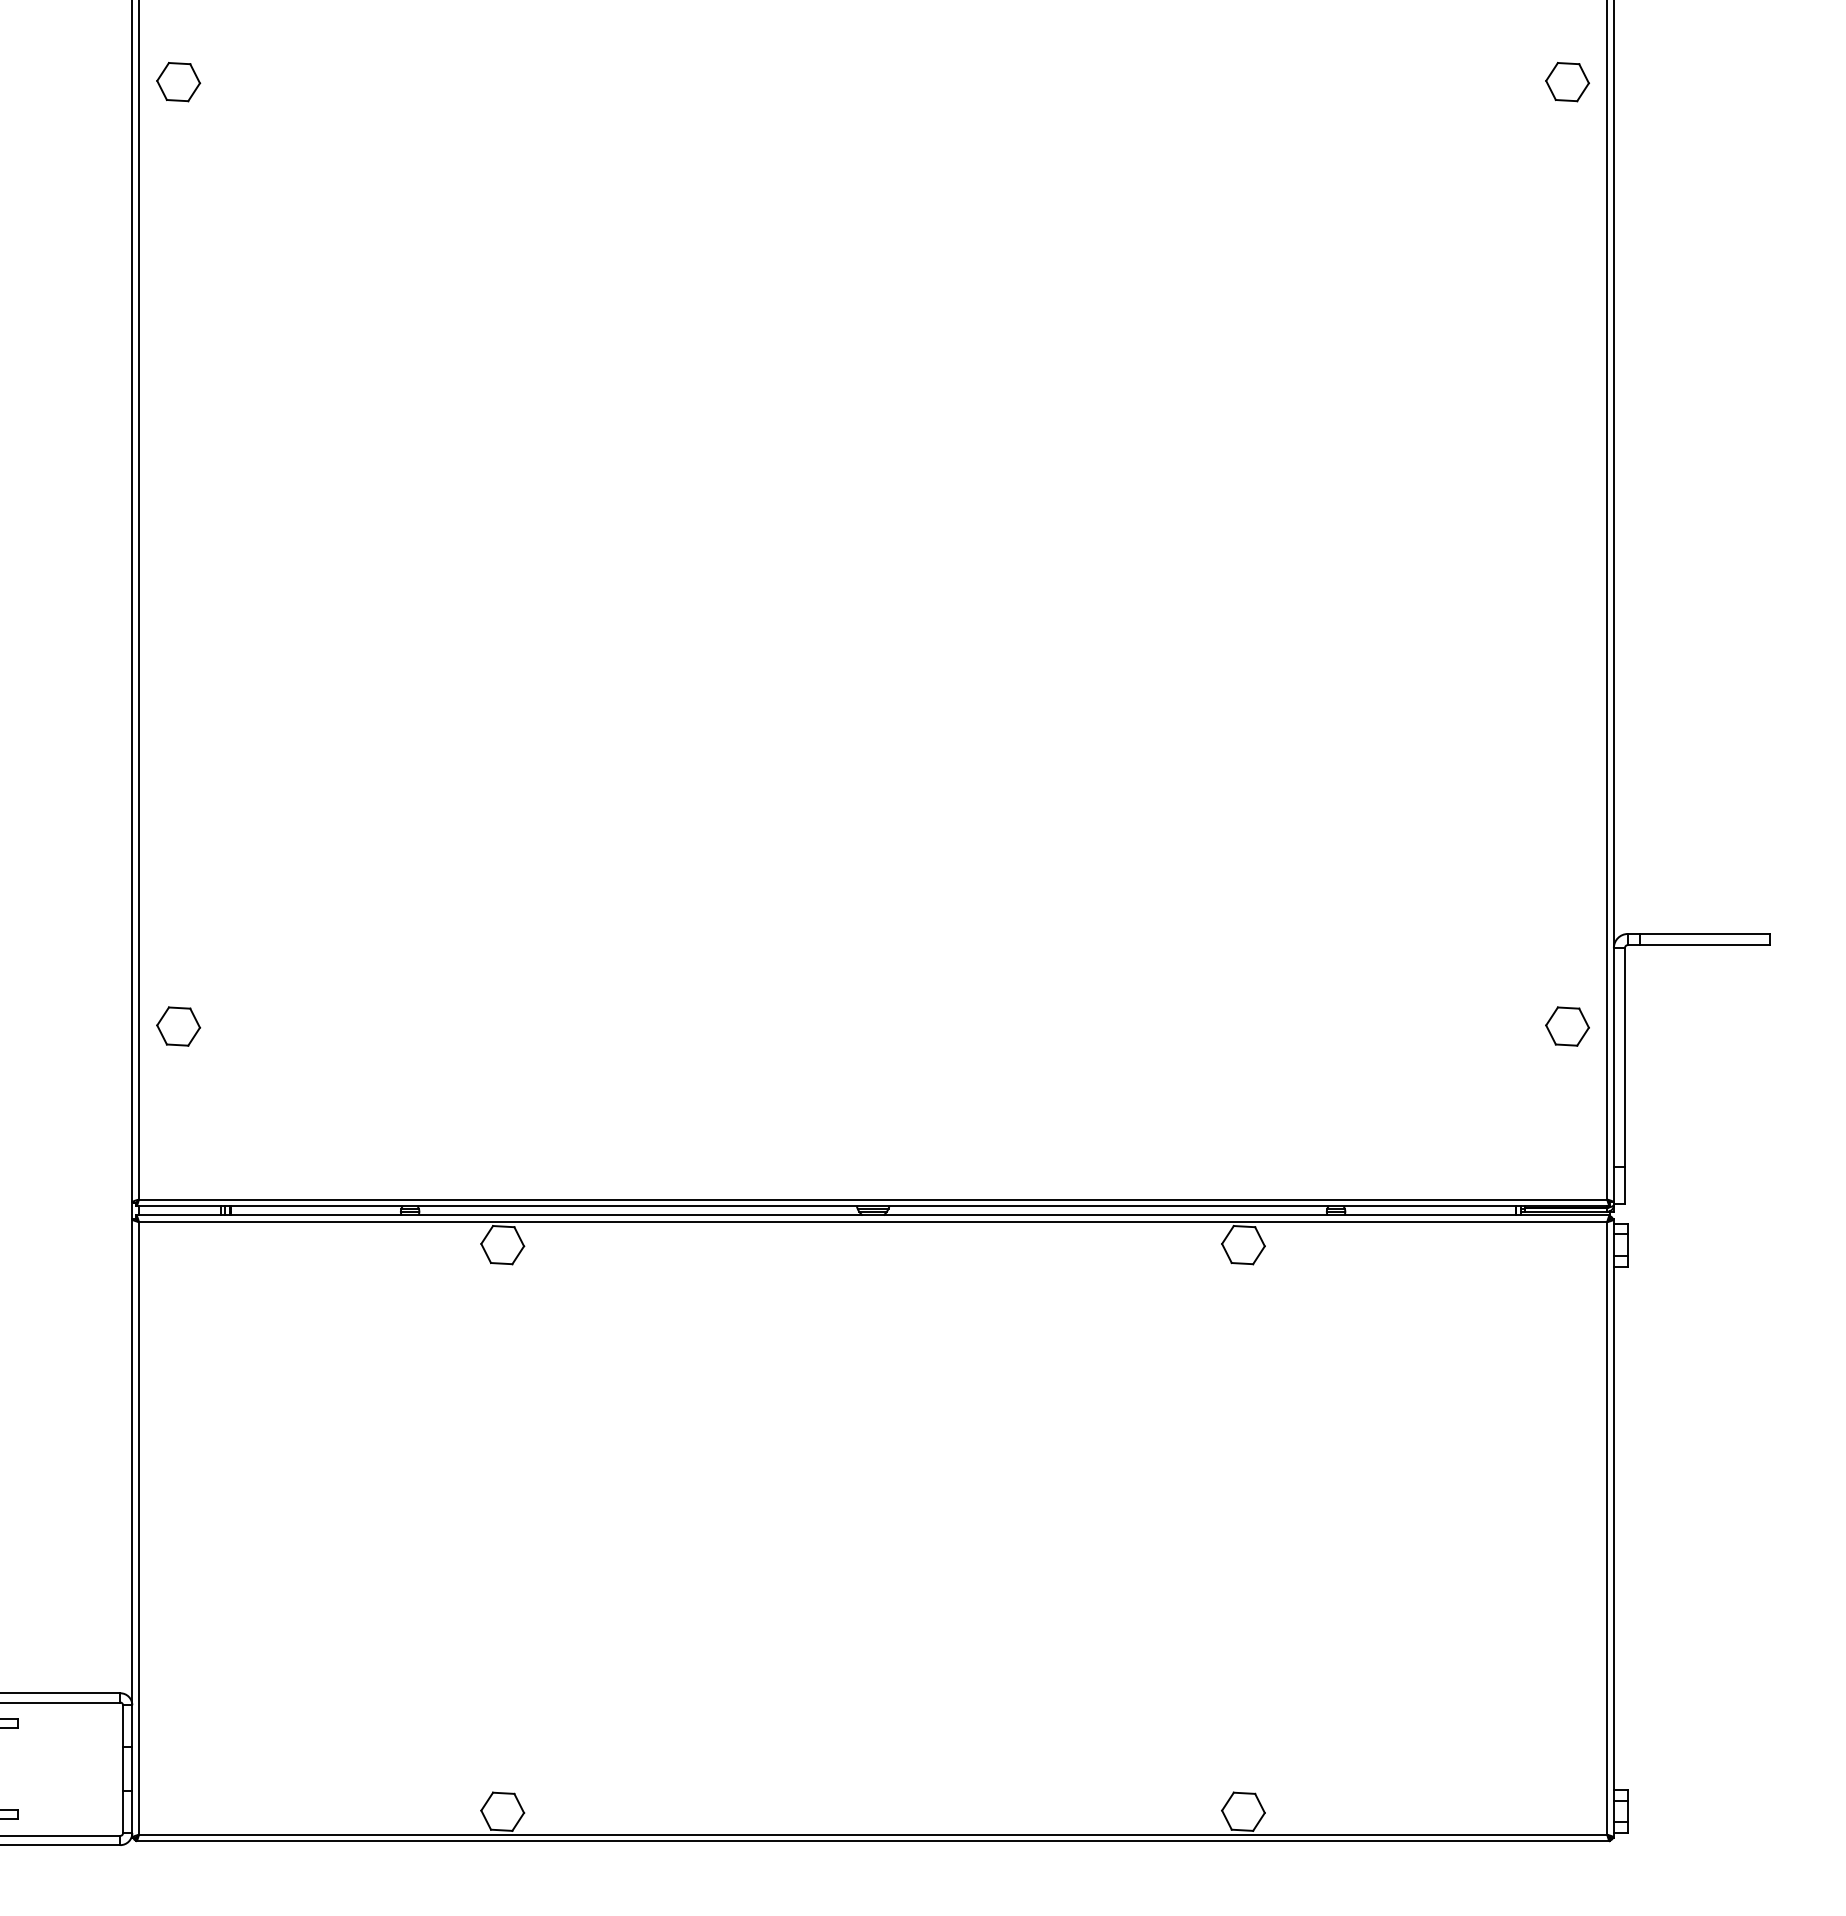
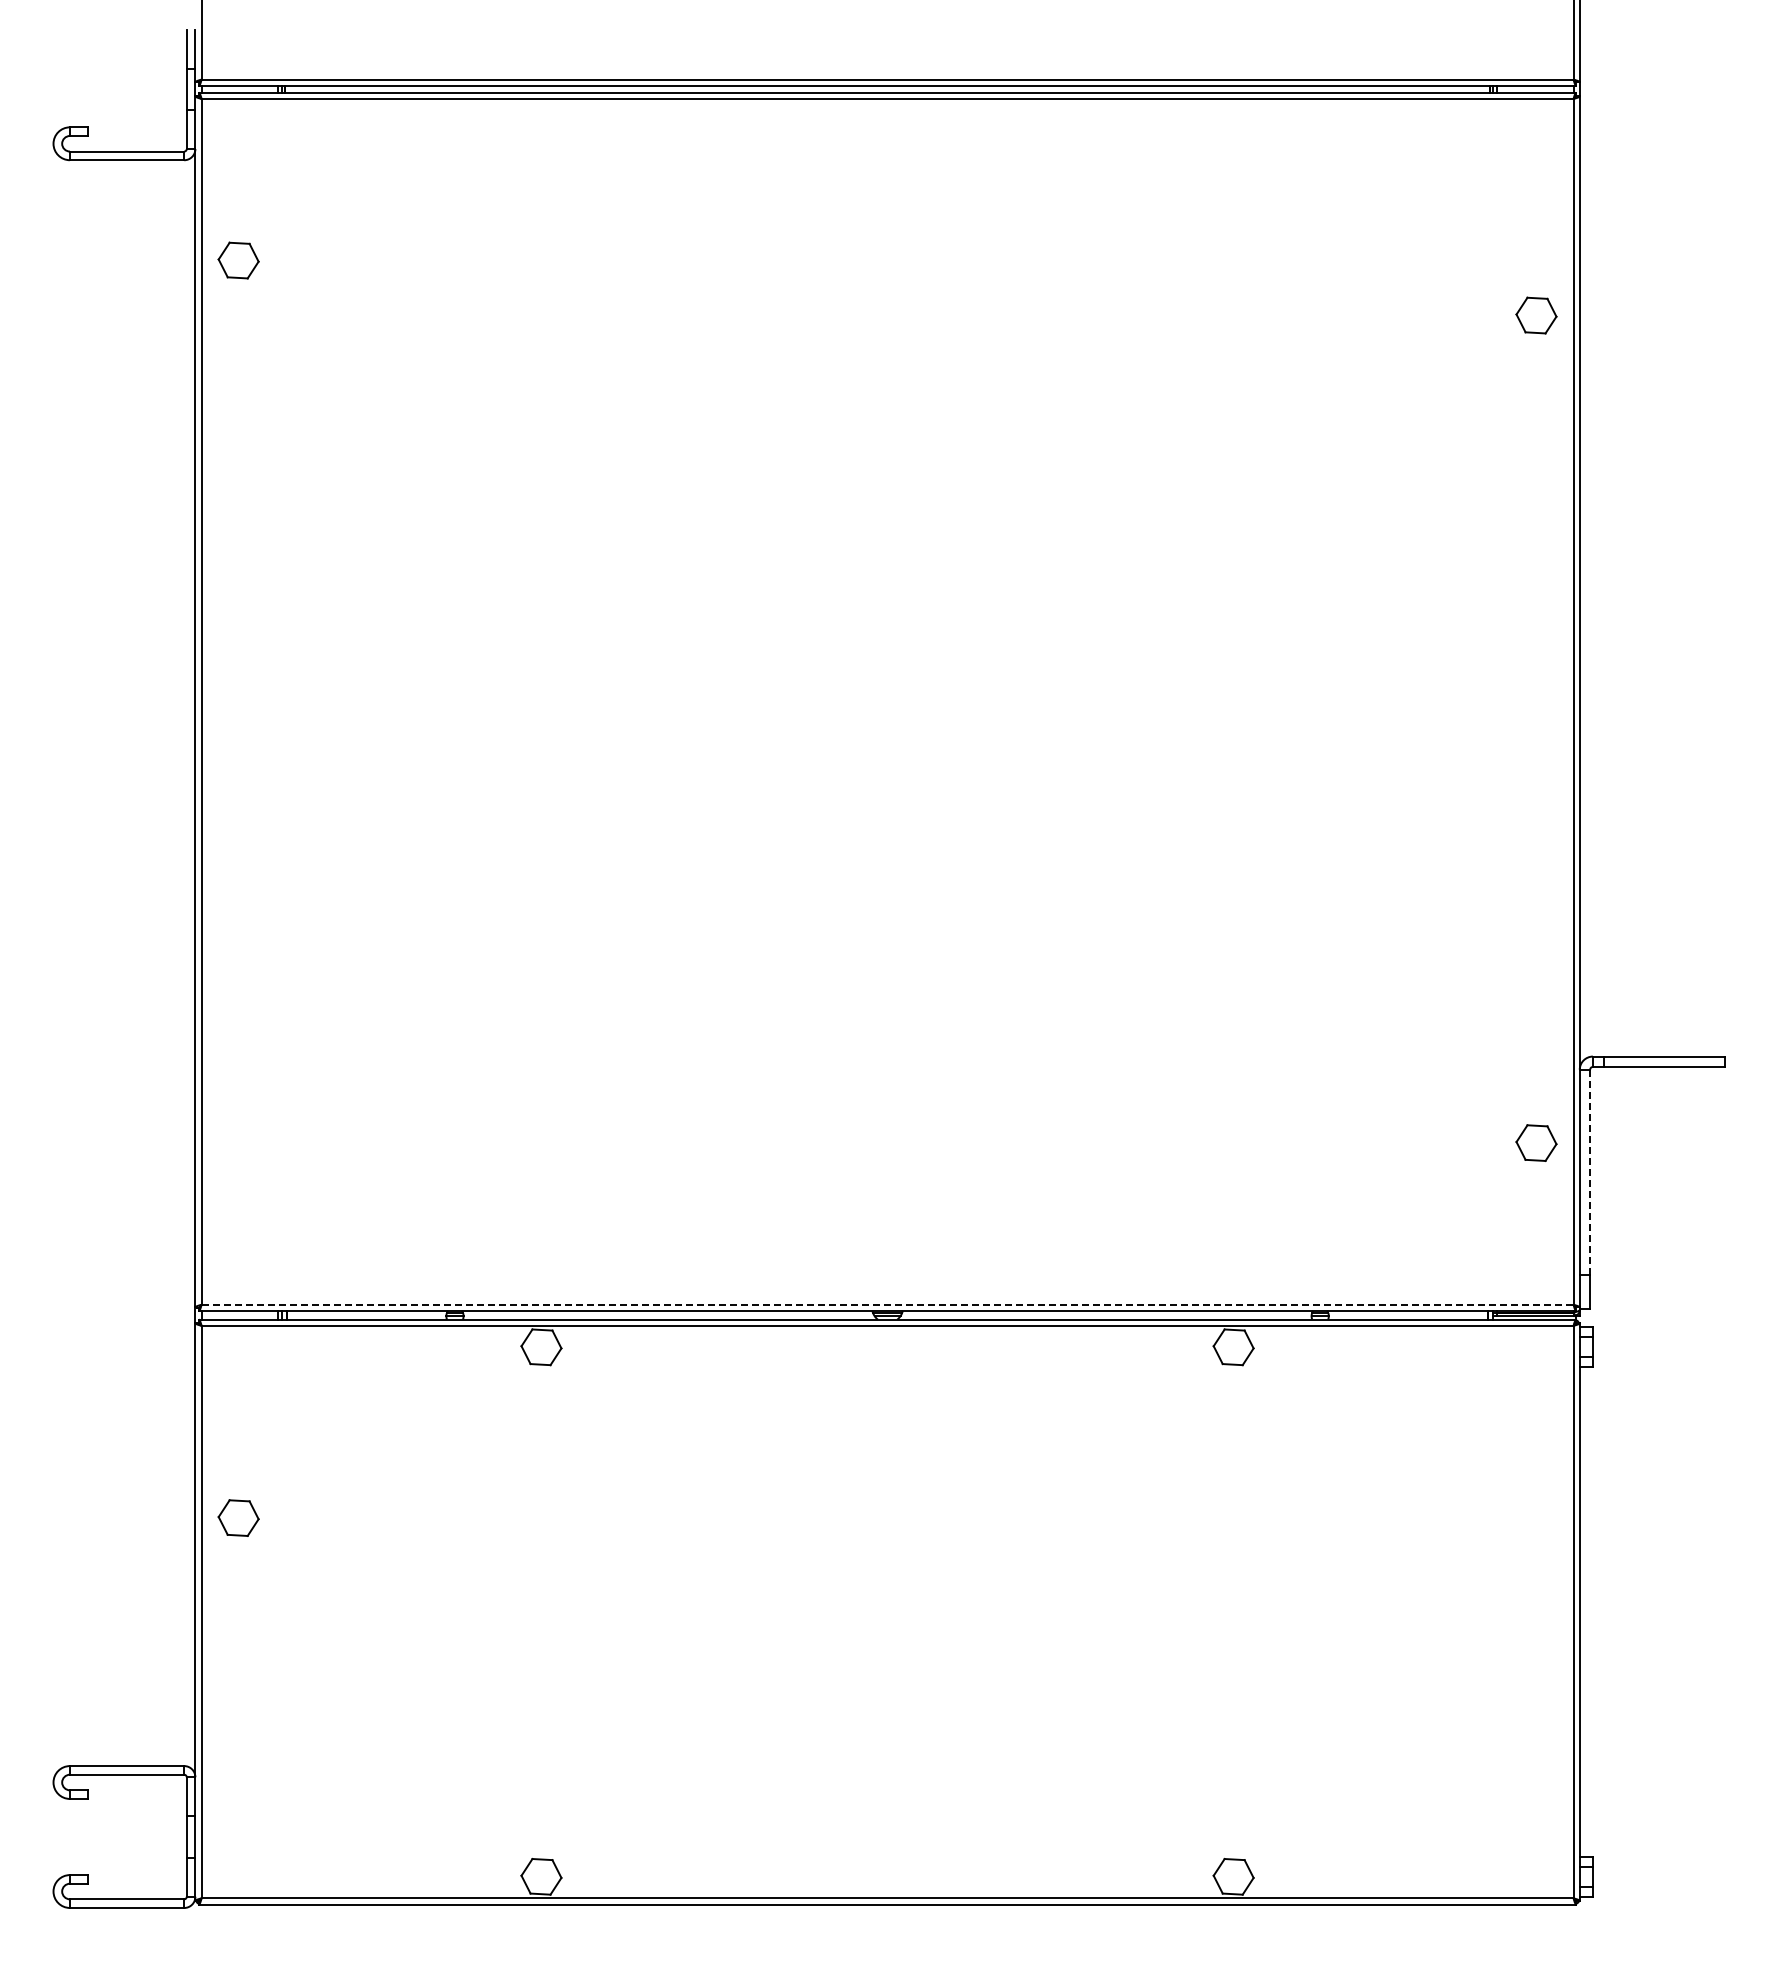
part: (1567, 81) -> (1536, 315), moved
part: (178, 1025) -> (238, 1517), moved
line: (1625, 1056) -> (1590, 1171), solid -> dashed
line: (873, 1199) -> (887, 1304), solid -> dashed

